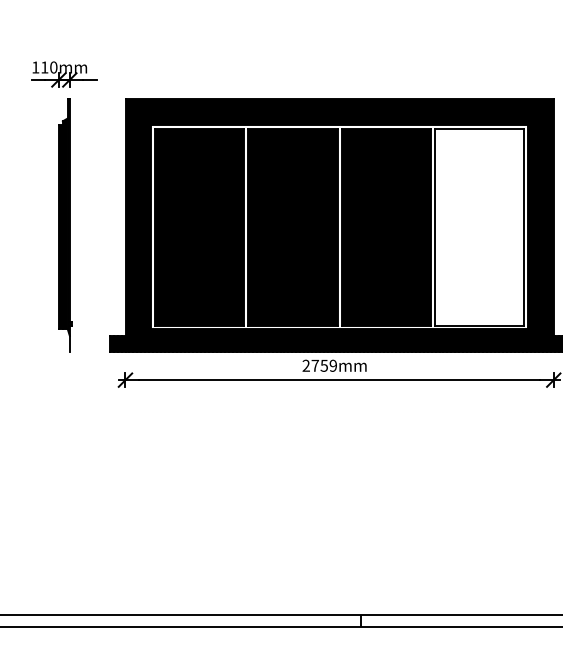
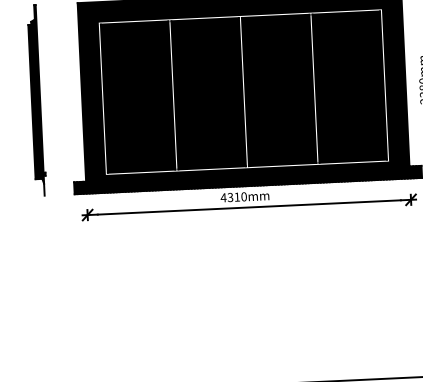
fill: (479, 227) -> (349, 87), added
text: (319, 365) -> (233, 197), 2759mm -> 4310mm

